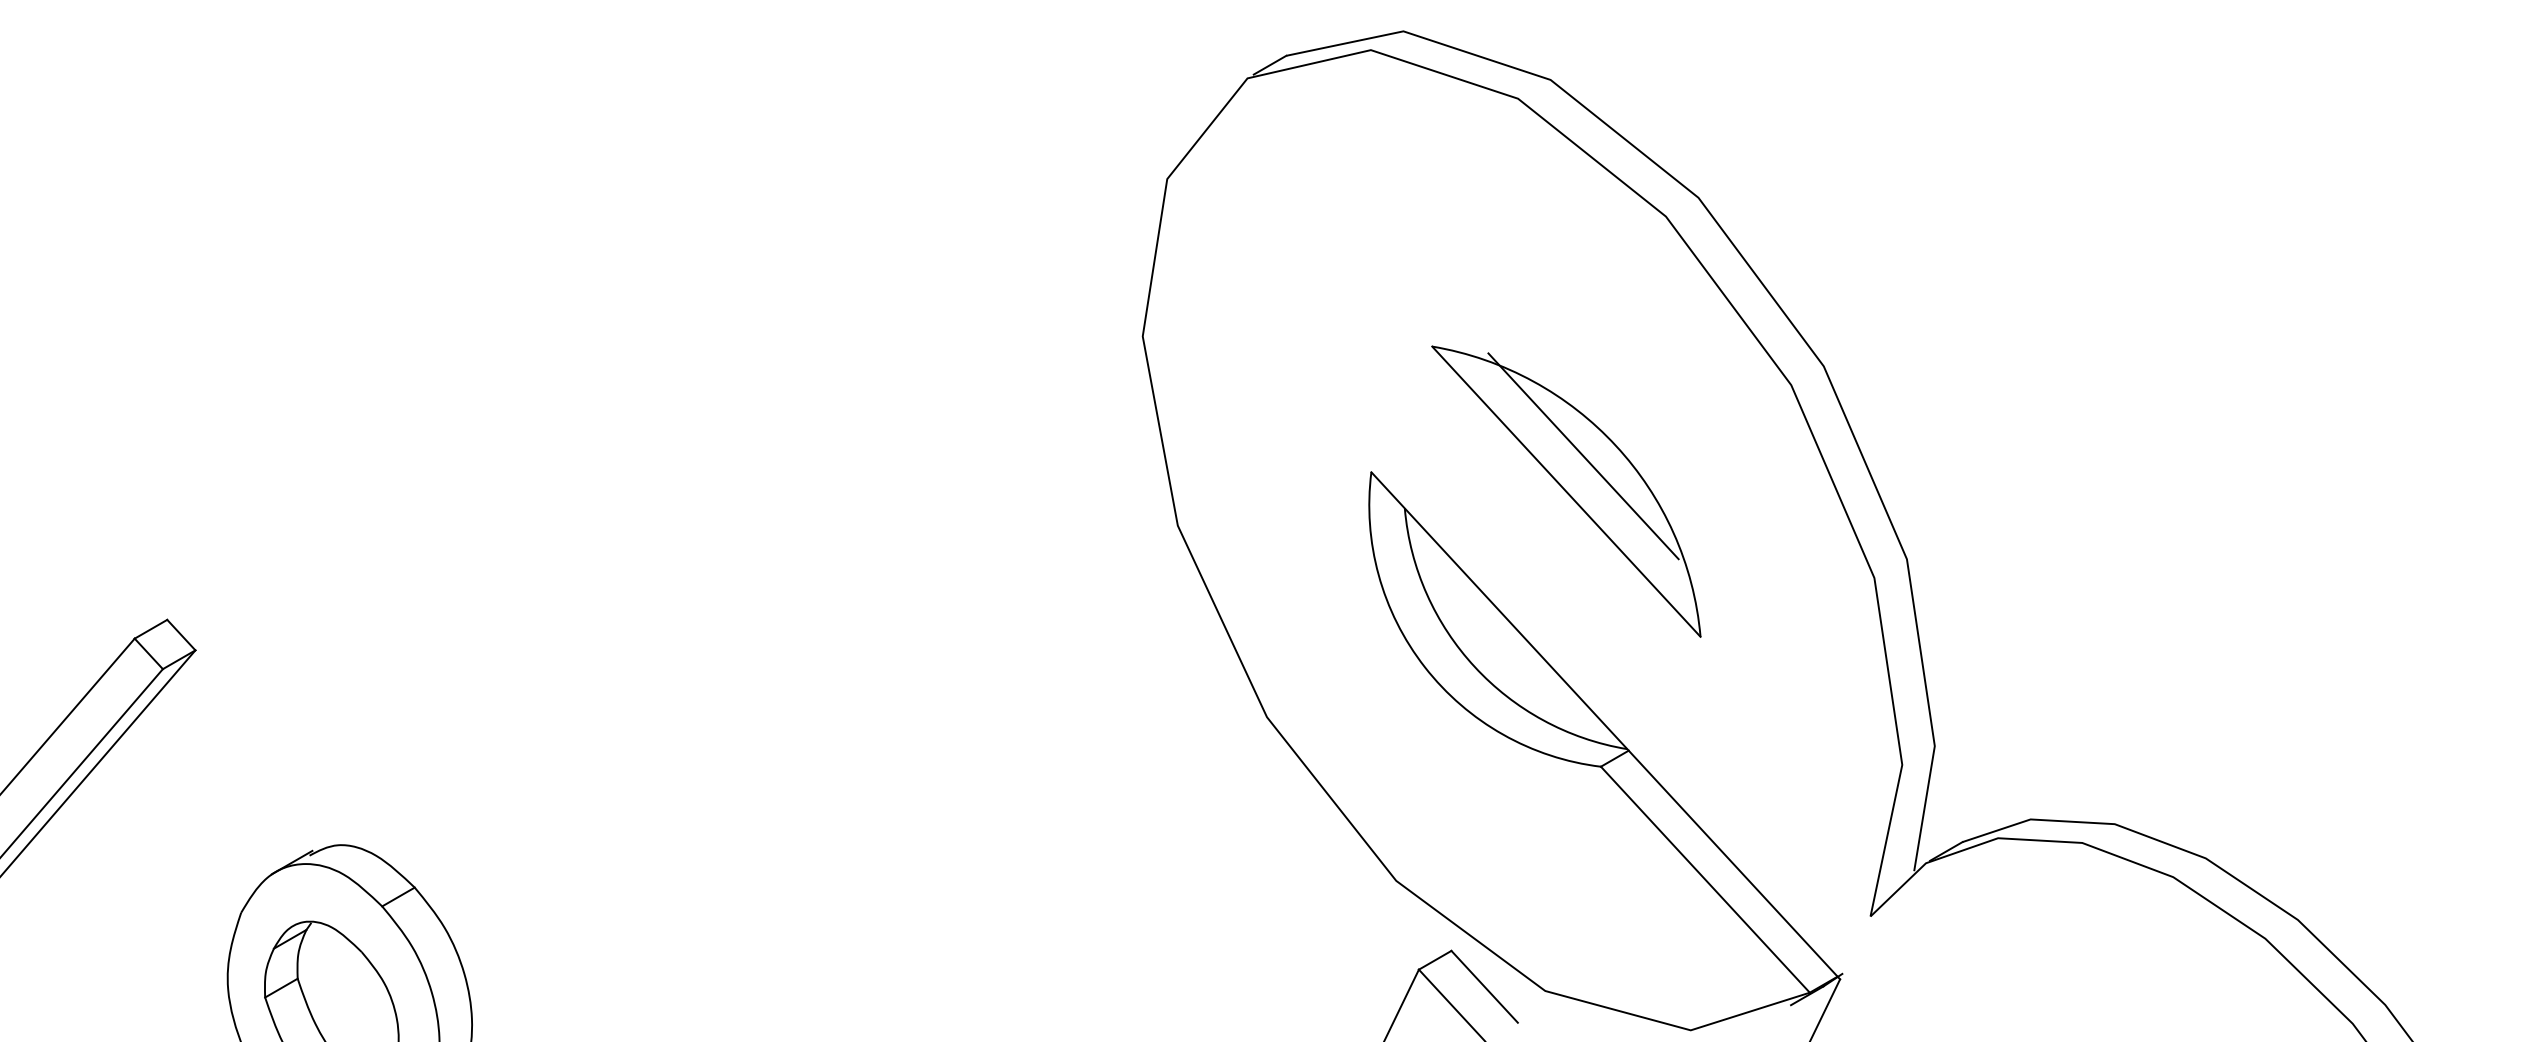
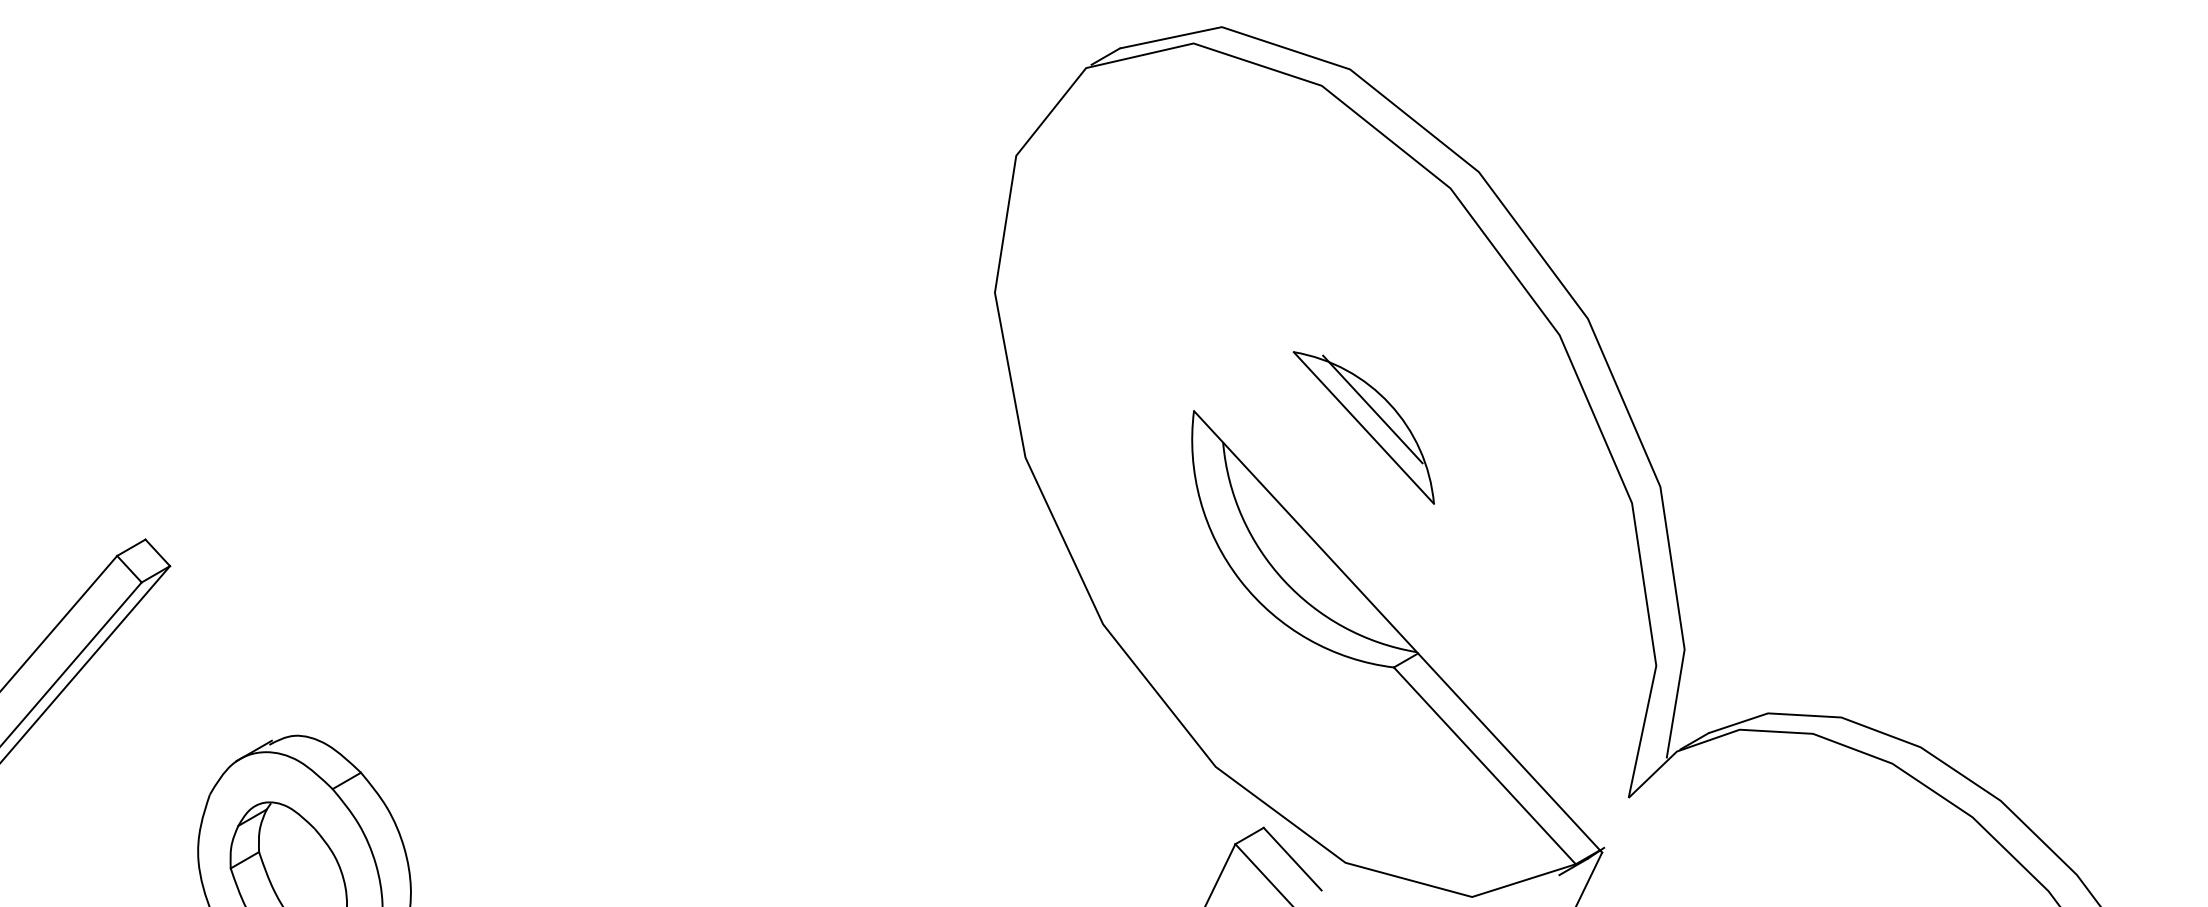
part: (1566, 491) -> (1363, 427), size x0.6

